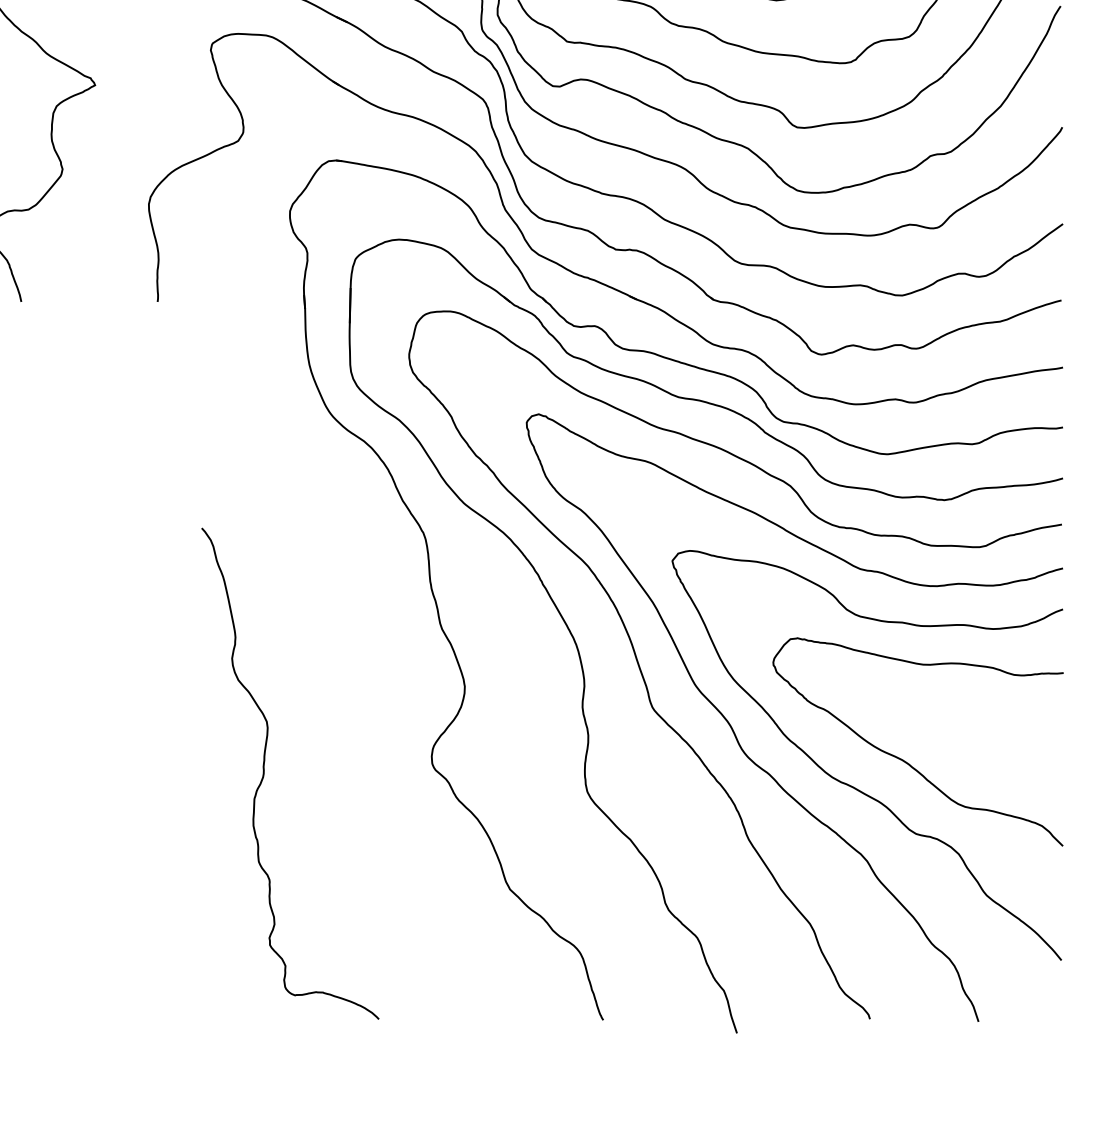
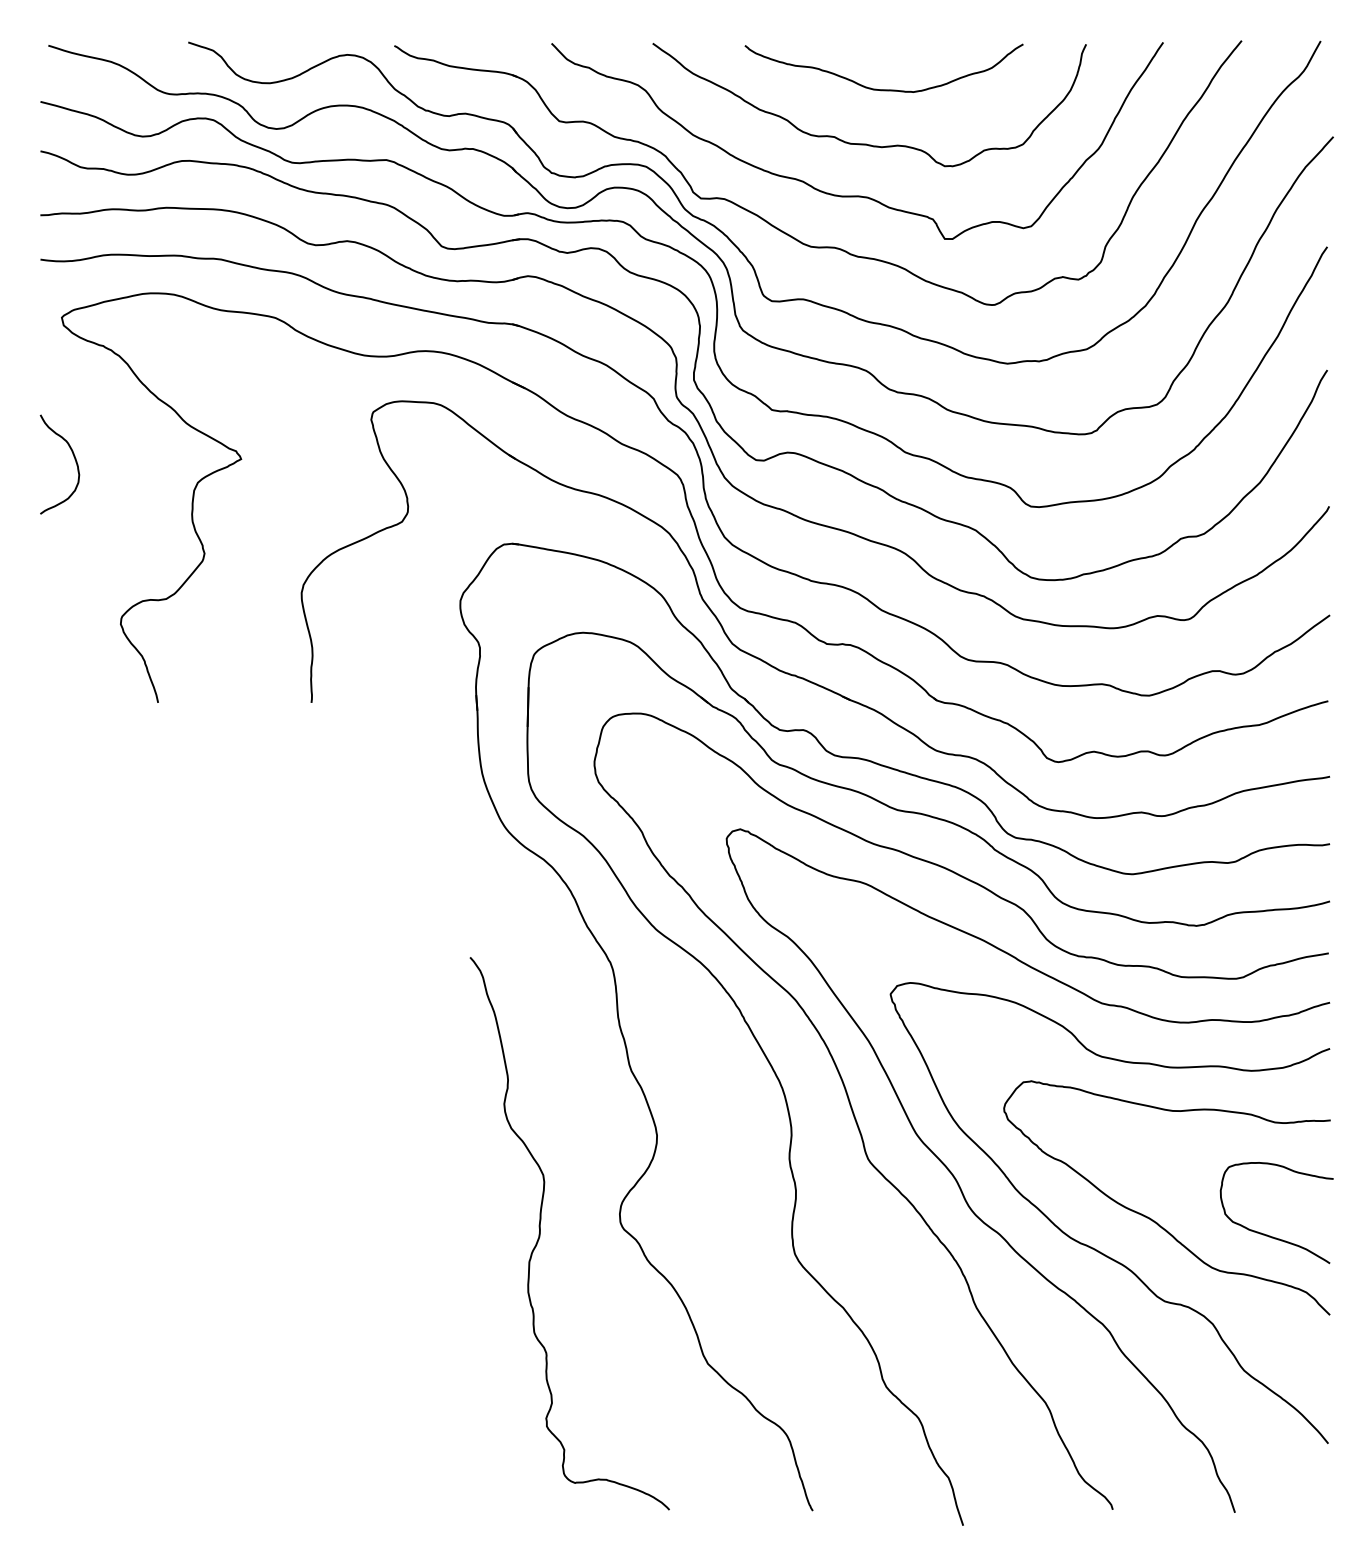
curve: (264, 773) -> (540, 1233), moved
curve: (1010, 775) -> (1270, 1235), added

